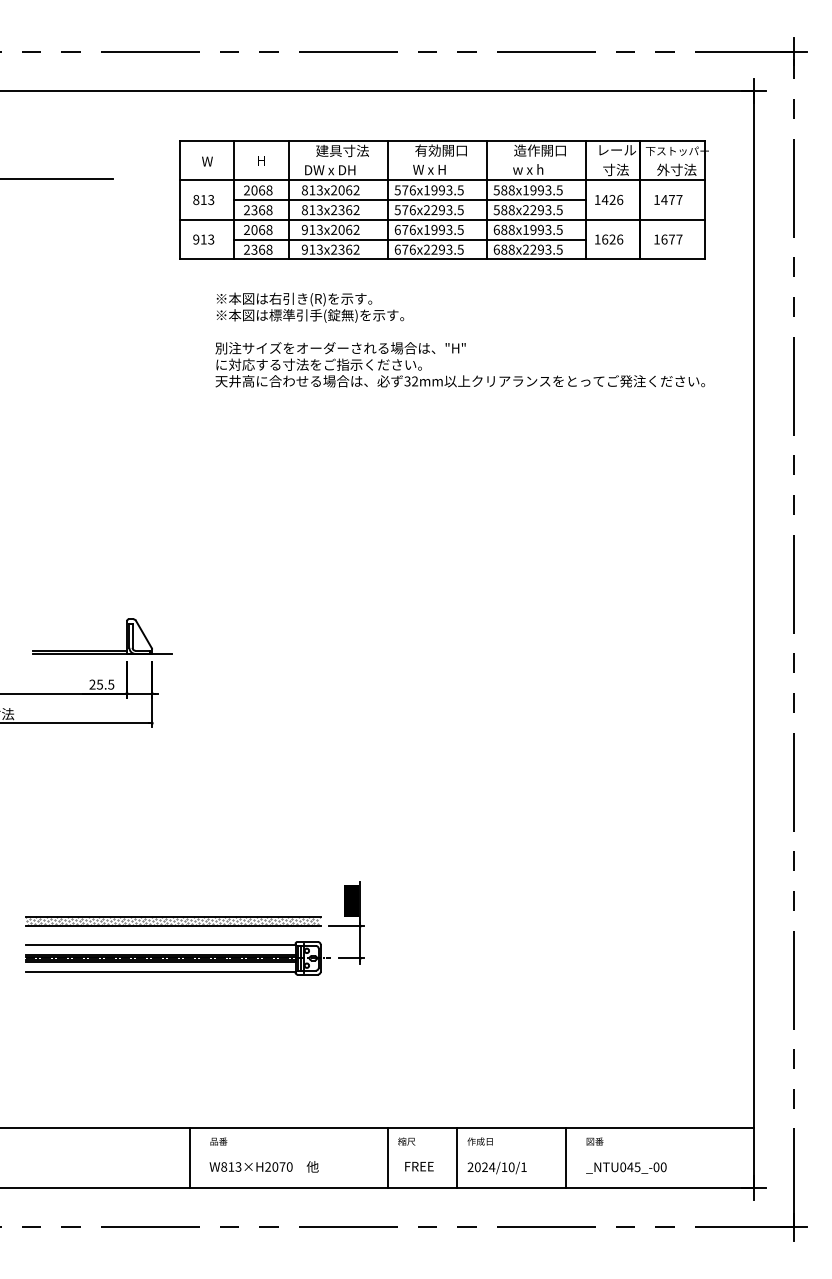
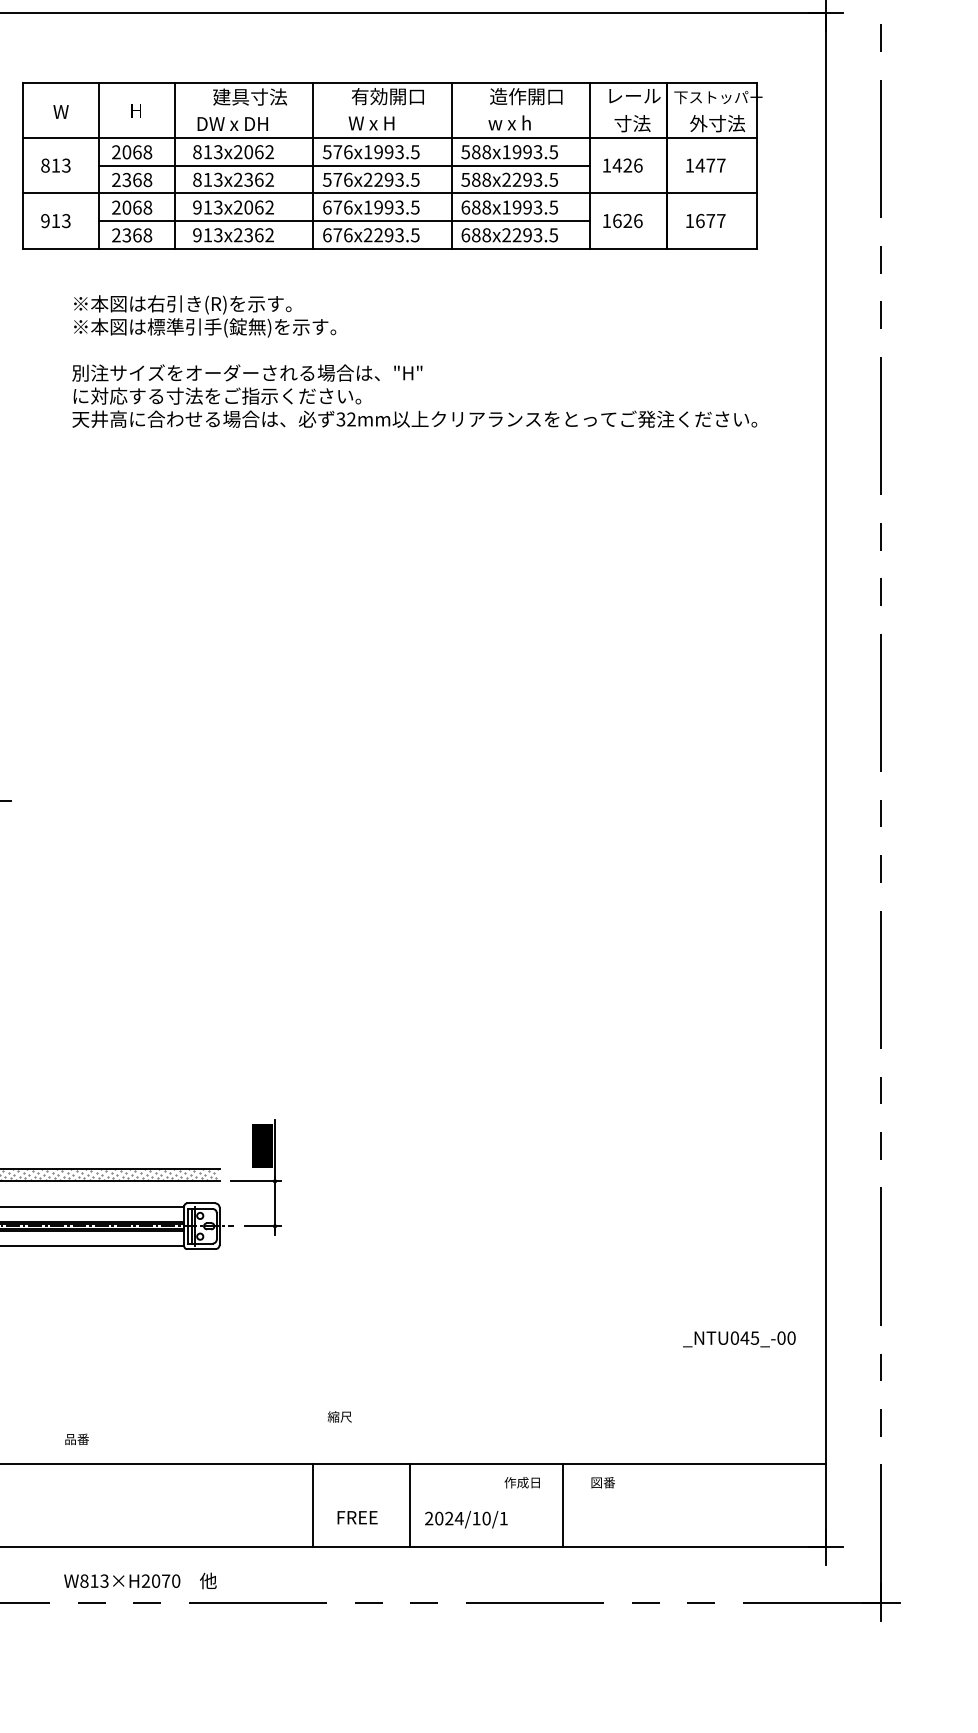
text: (218, 1141) -> (76, 1439), moved
text: (406, 1141) -> (339, 1416), moved
text: (479, 1141) -> (521, 1482), moved
line: (189, 1157) -> (35, 1504), removed
text: (263, 1166) -> (139, 1580), moved
text: (626, 1167) -> (739, 1338), moved

